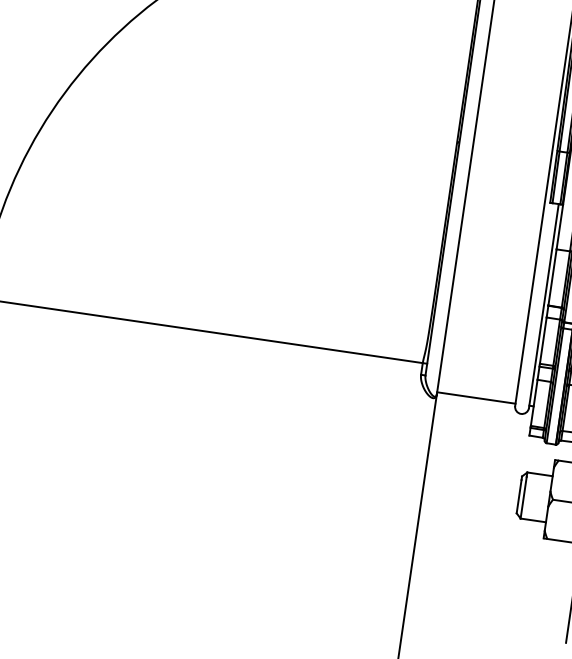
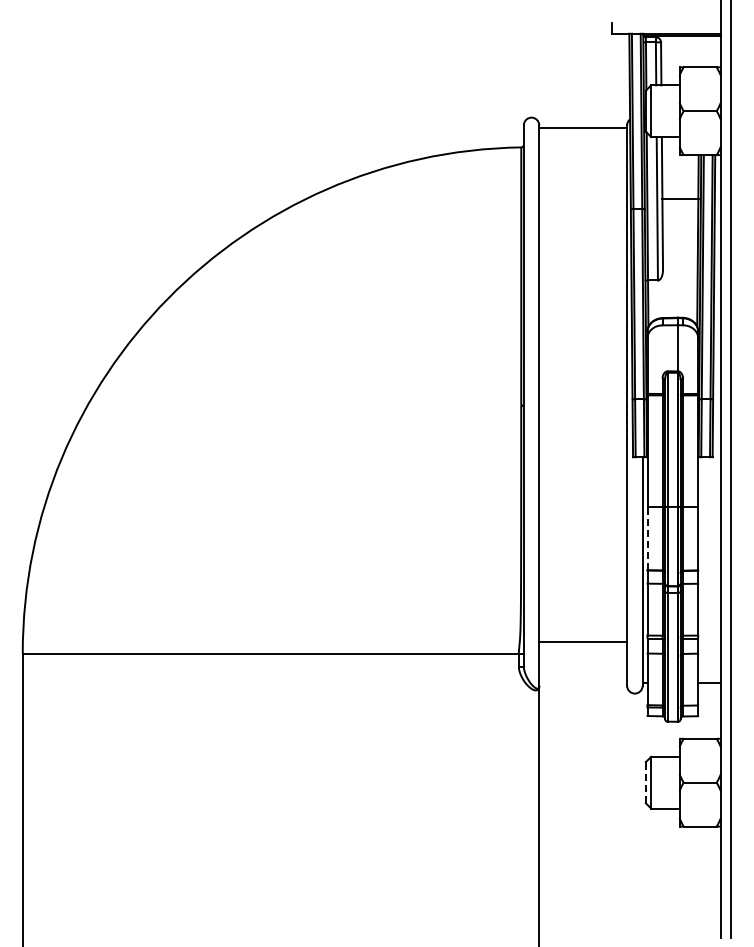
line: (552, 277) -> (647, 538), solid -> dashed
line: (476, 398) -> (583, 642), moved
line: (518, 496) -> (645, 784), solid -> dashed

